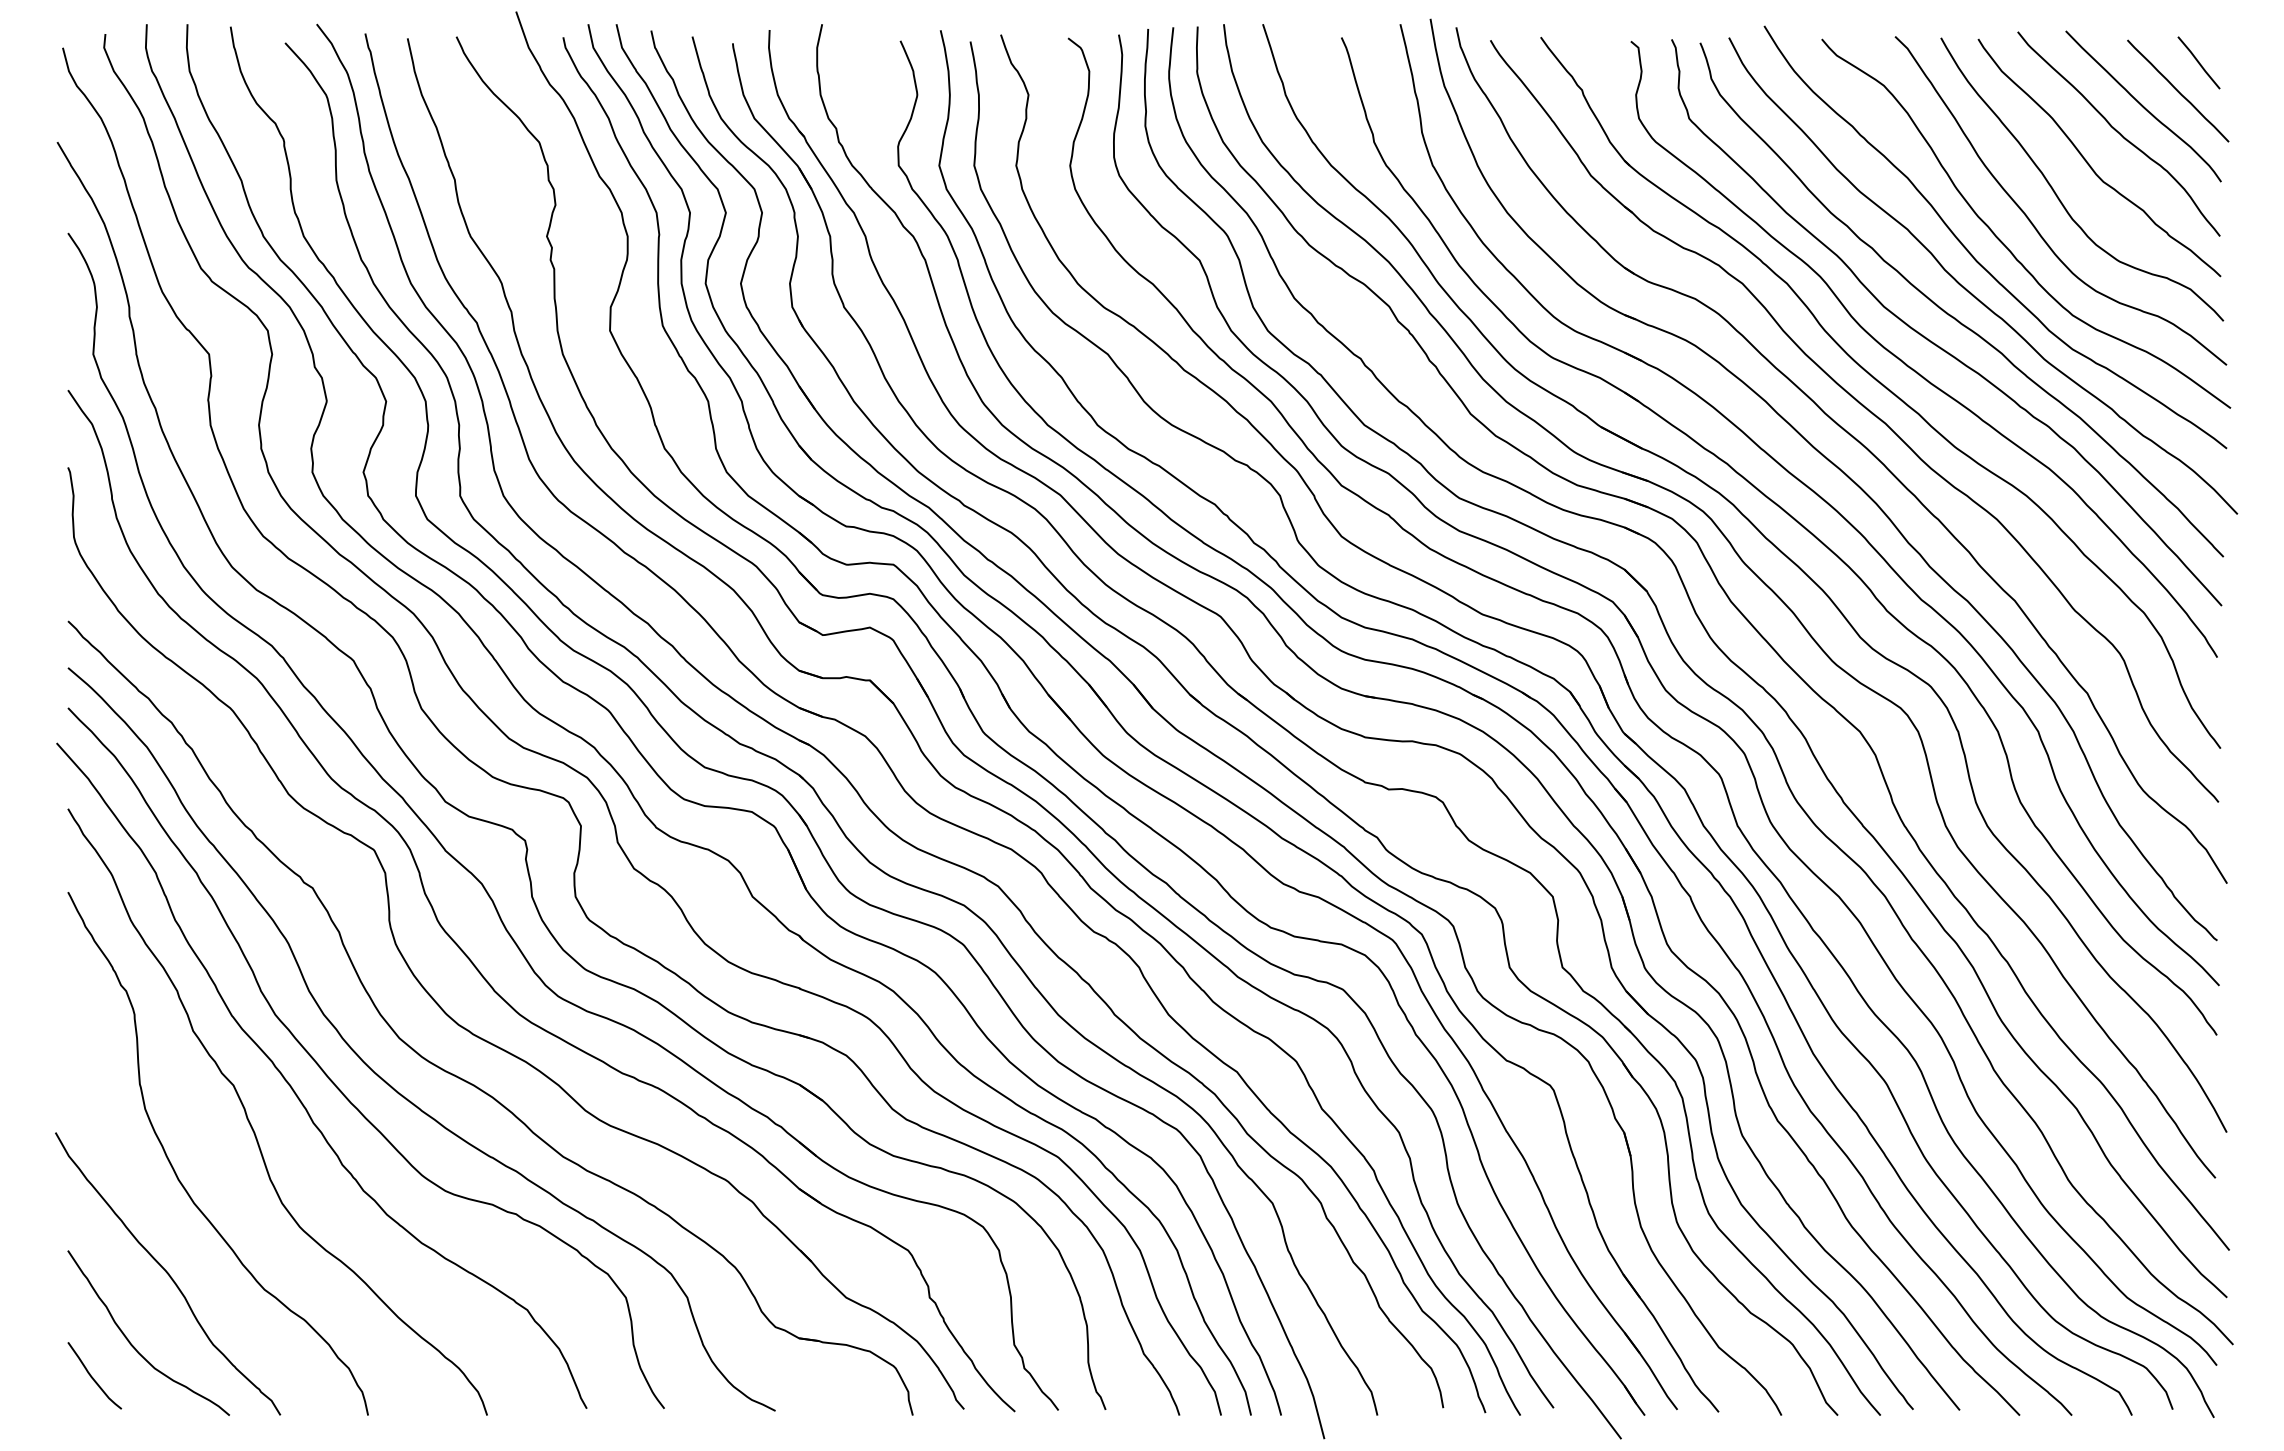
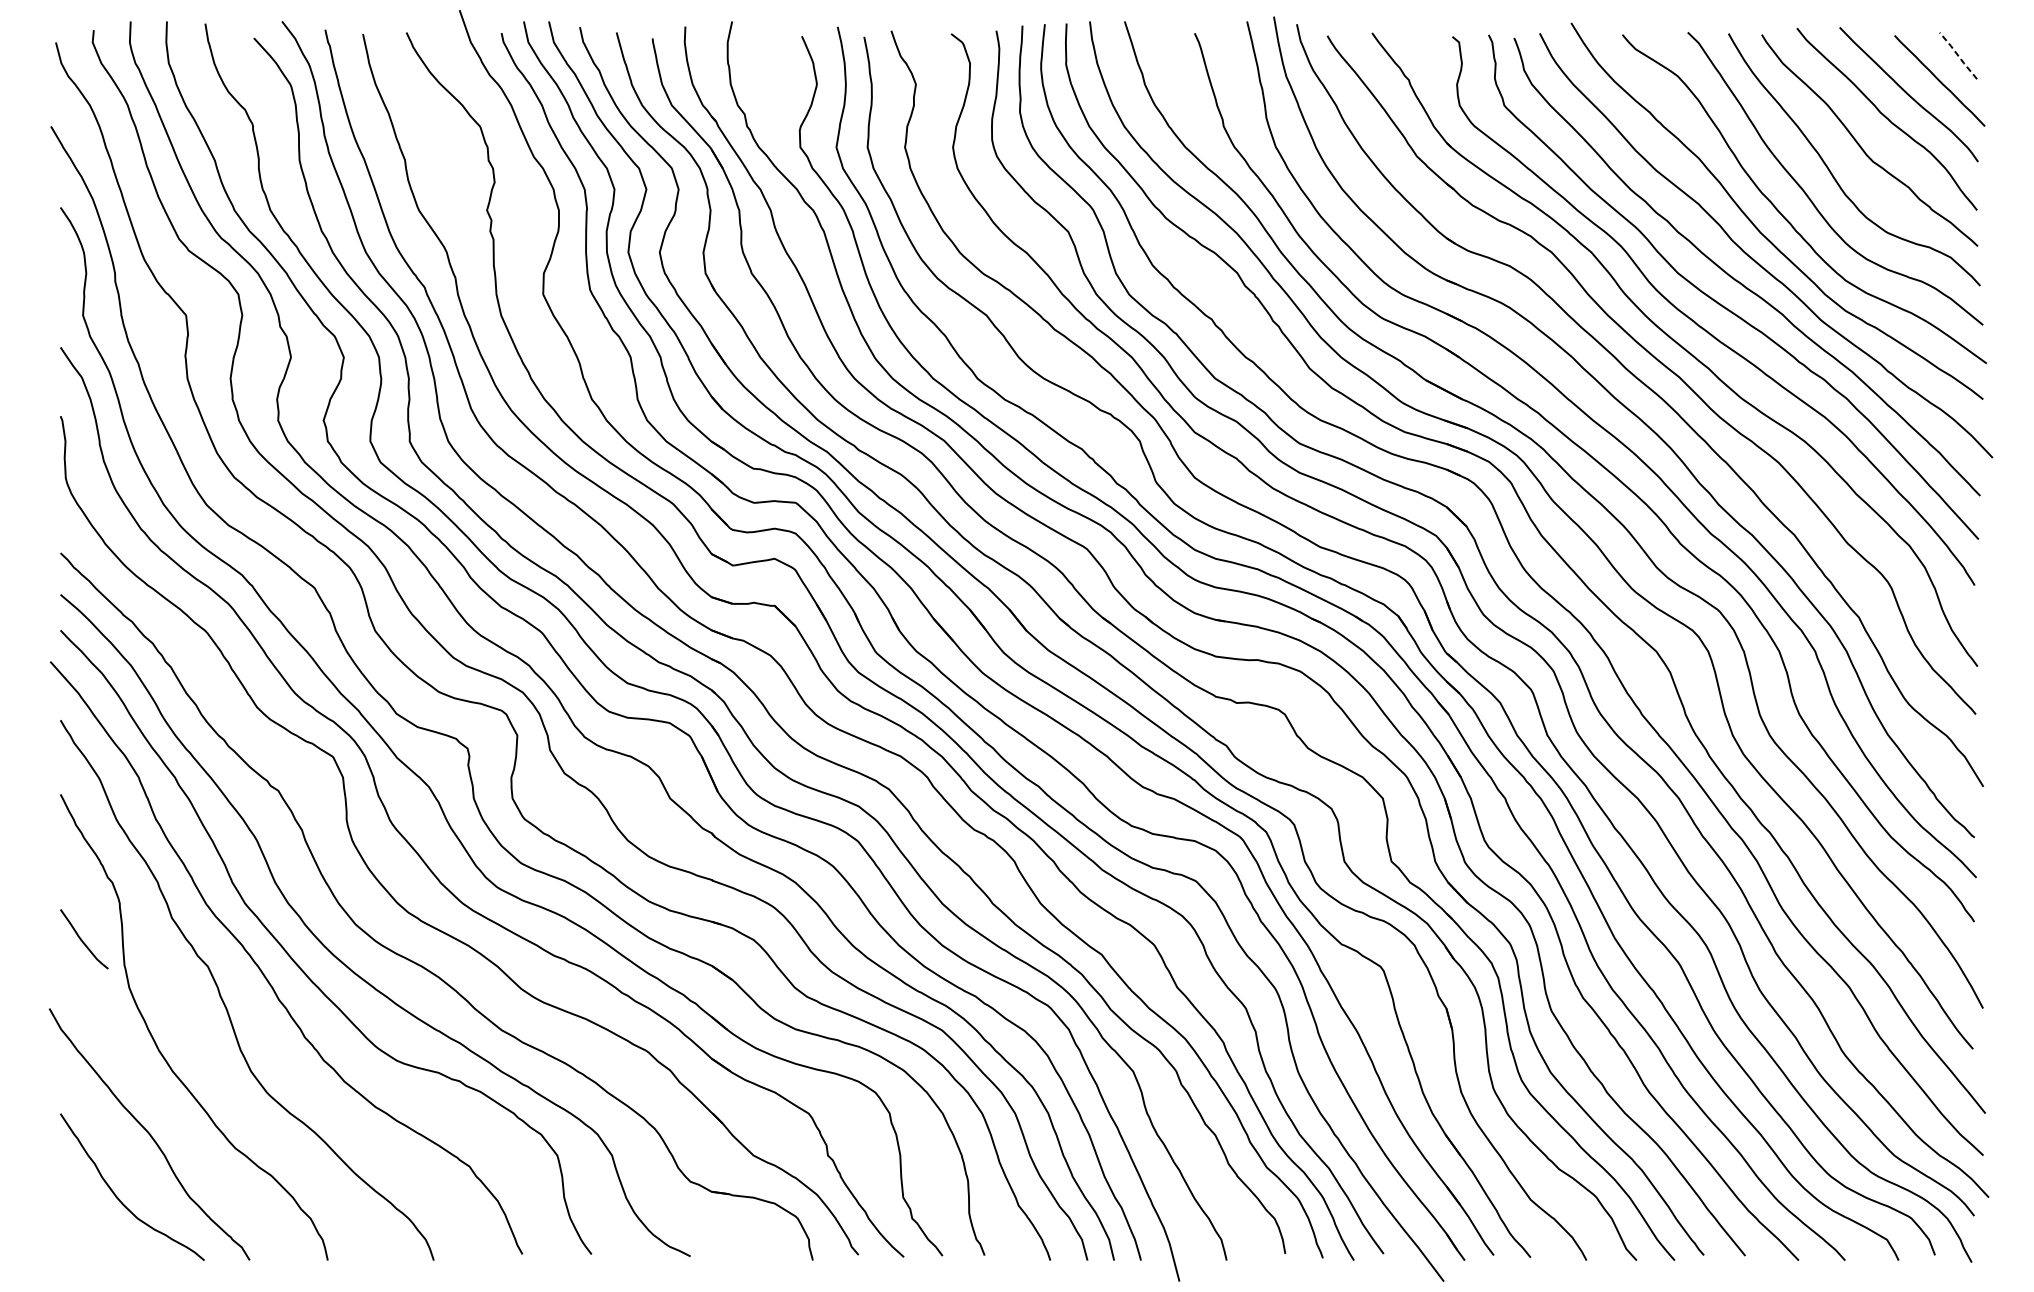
line: (2198, 62) -> (1957, 55), solid -> dashed
curve: (92, 1376) -> (82, 939), moved

